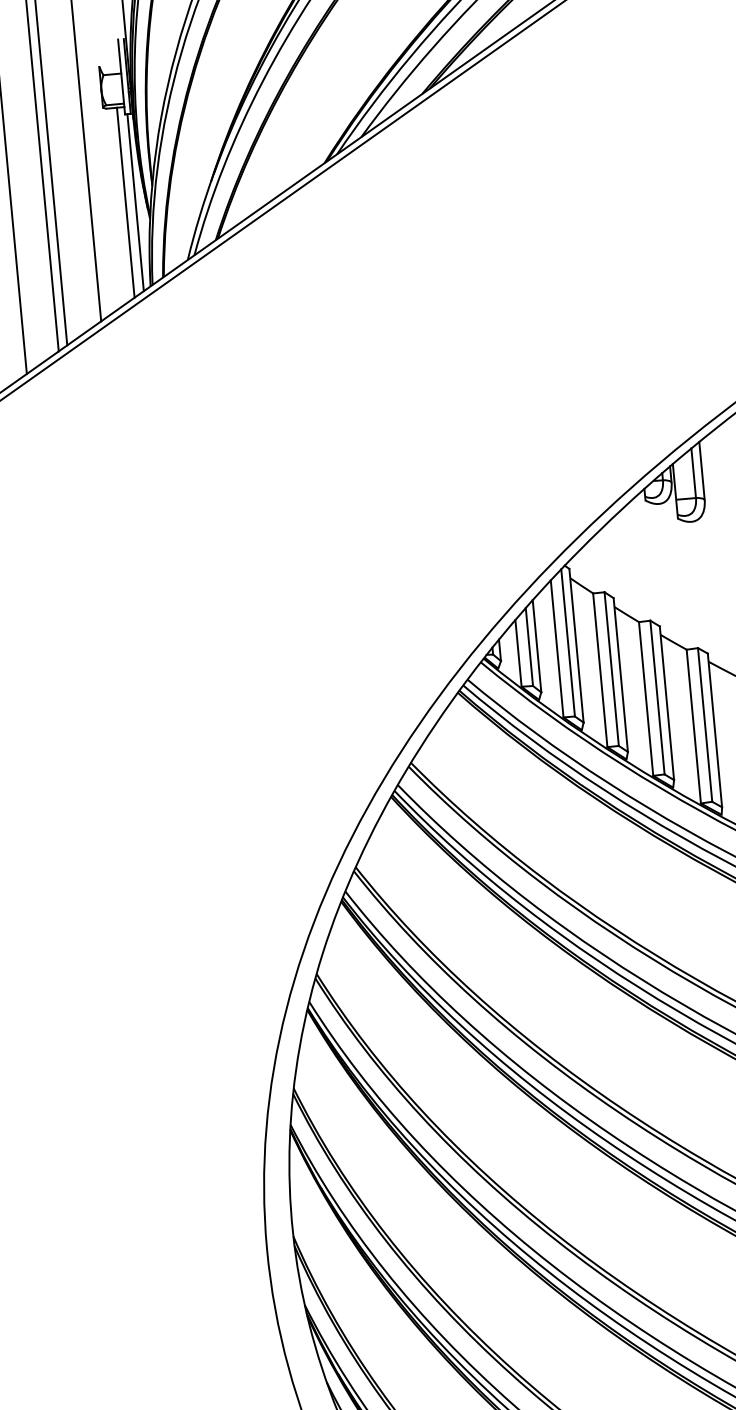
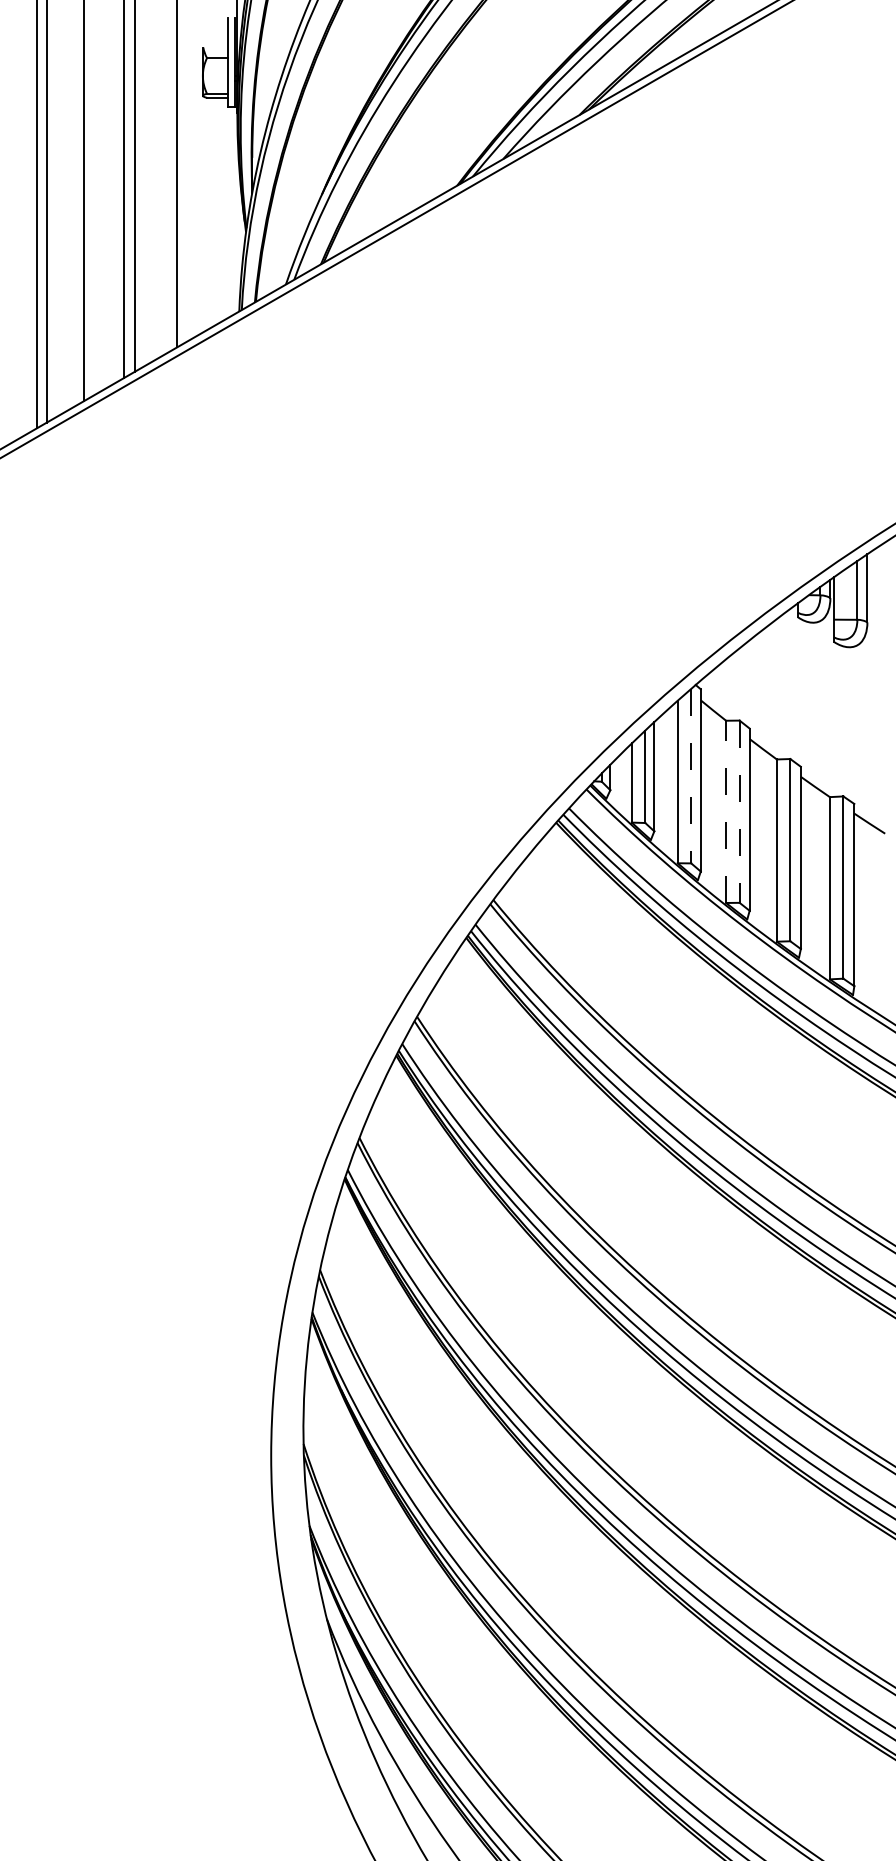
line: (125, 202) -> (219, 210), removed
line: (135, 202) -> (230, 211), removed
line: (568, 643) -> (691, 776), solid -> dashed
line: (600, 669) -> (726, 811), solid -> dashed
line: (611, 669) -> (739, 812), solid -> dashed

